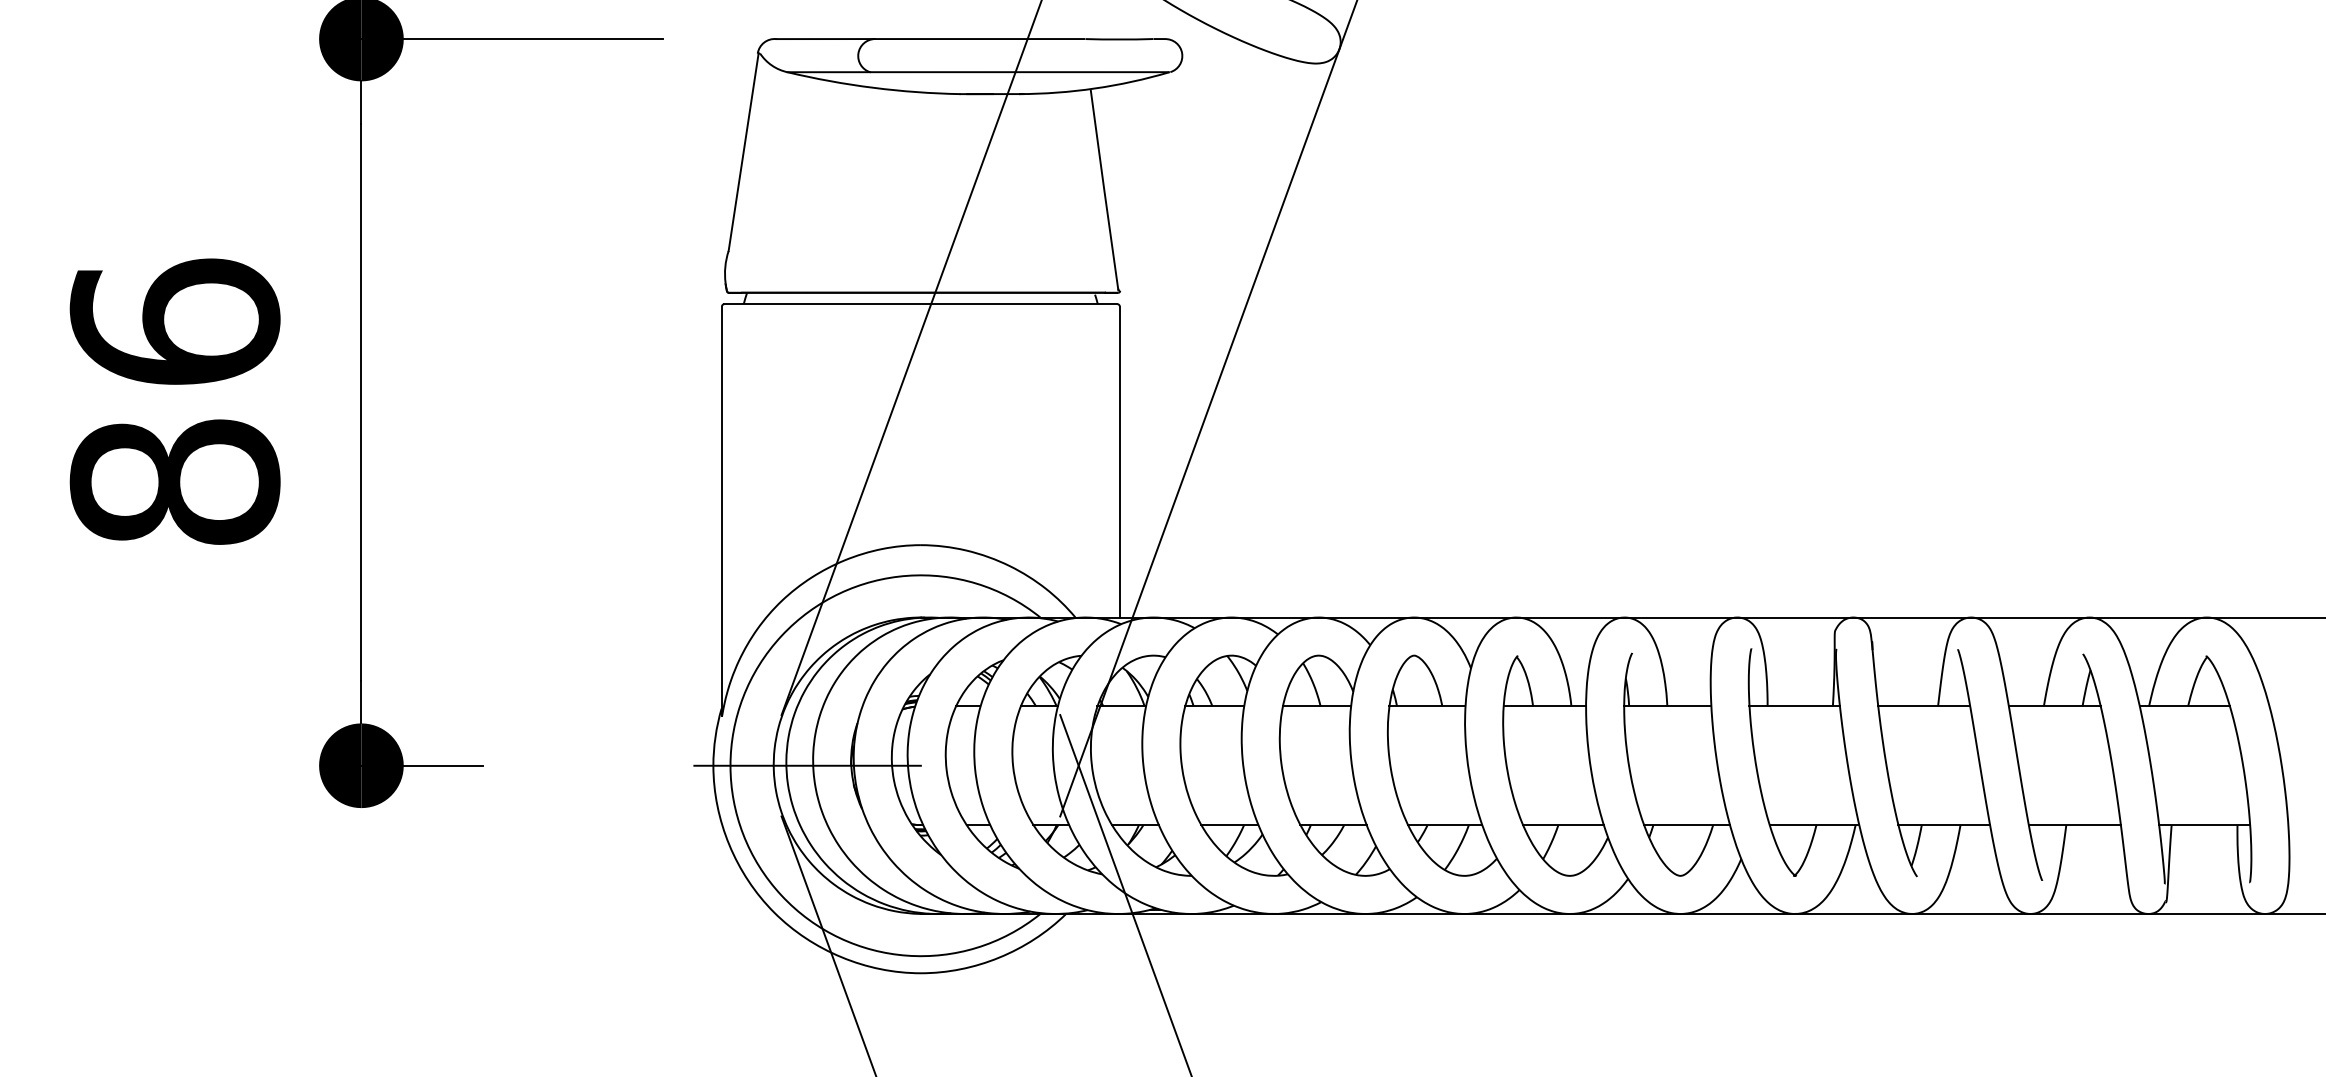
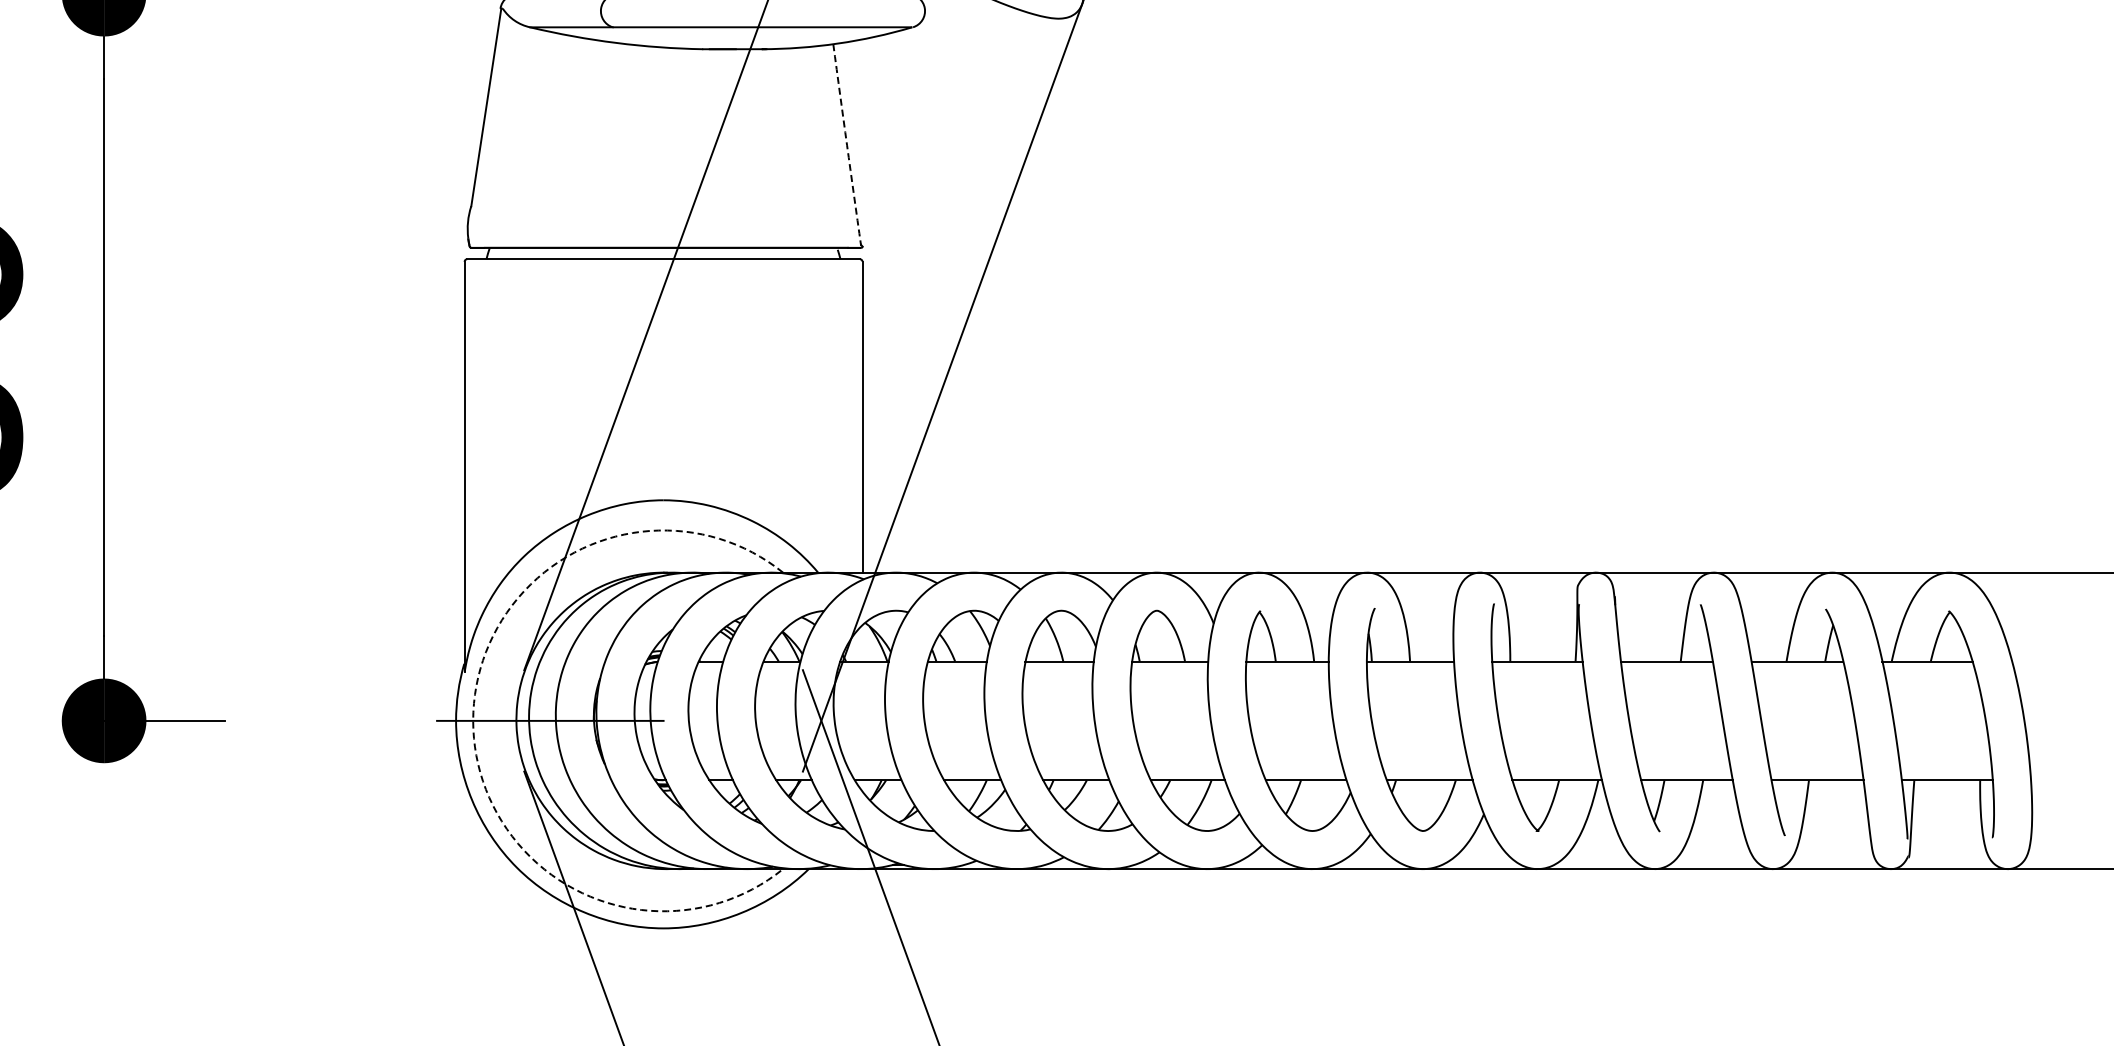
arc: (1104, 189) -> (847, 144), solid -> dashed
arc: (730, 765) -> (473, 720), solid -> dashed

